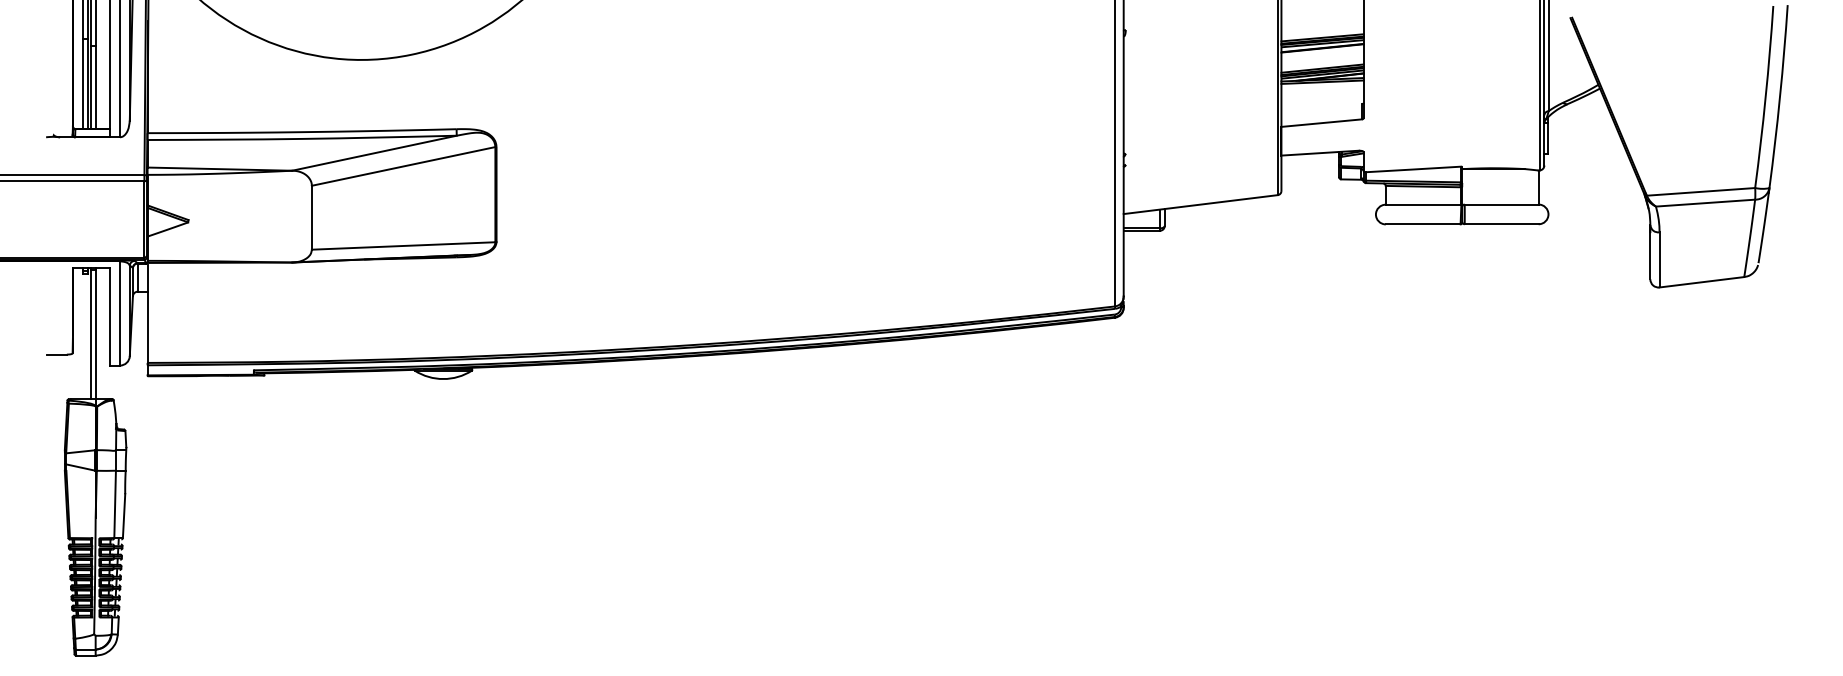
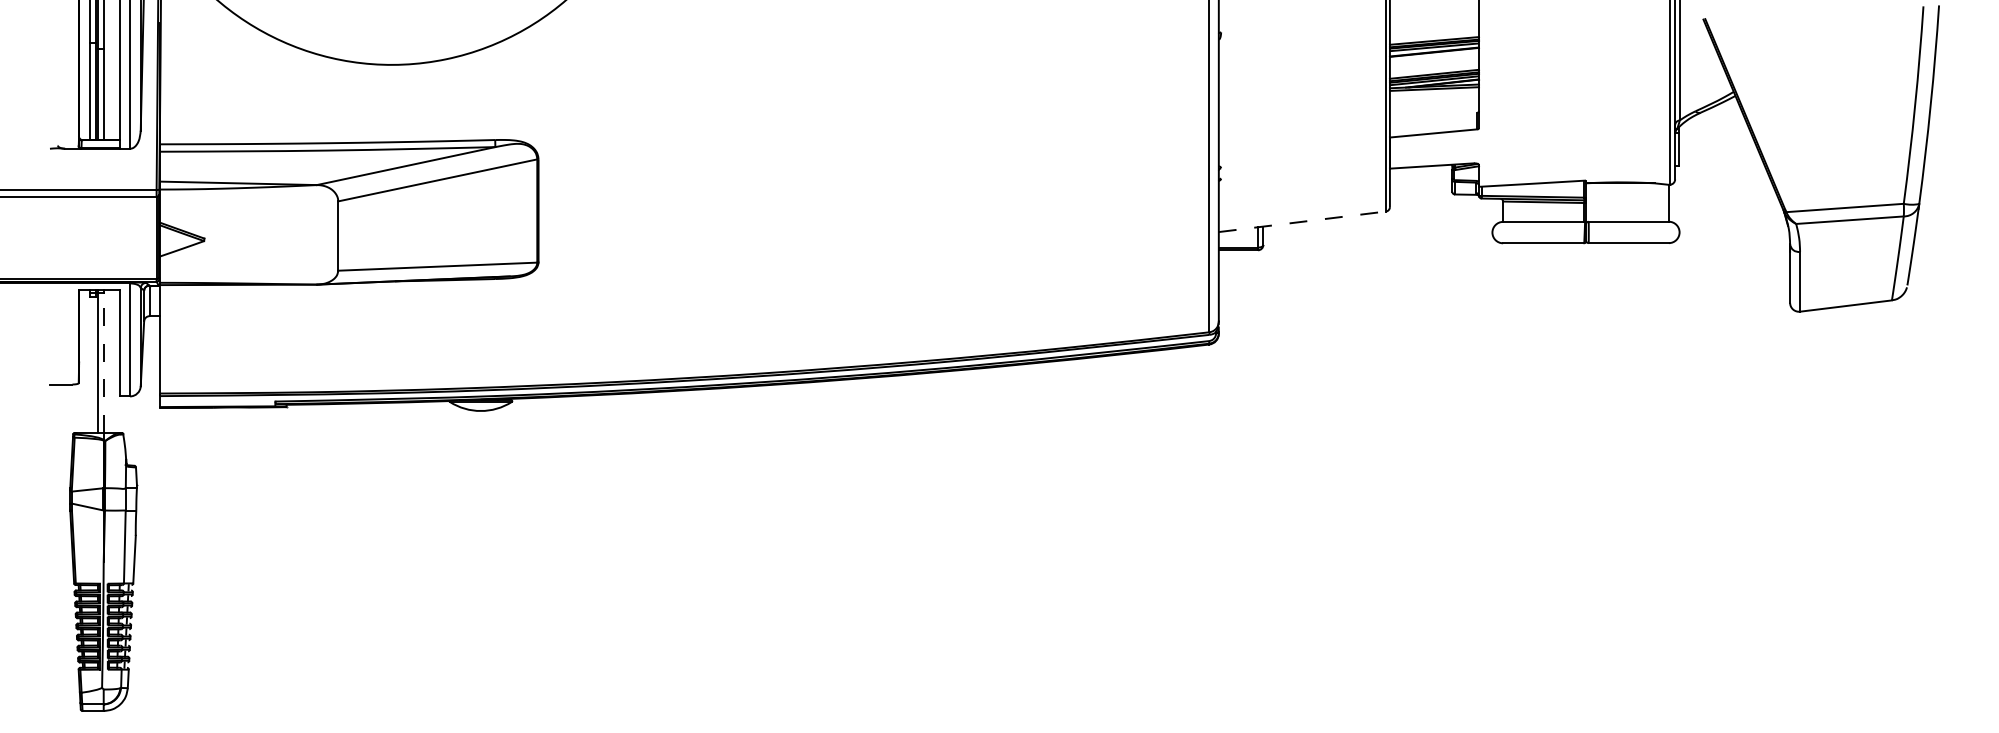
line: (1200, 204) -> (1302, 221), solid -> dashed
line: (95, 334) -> (103, 362), solid -> dashed

